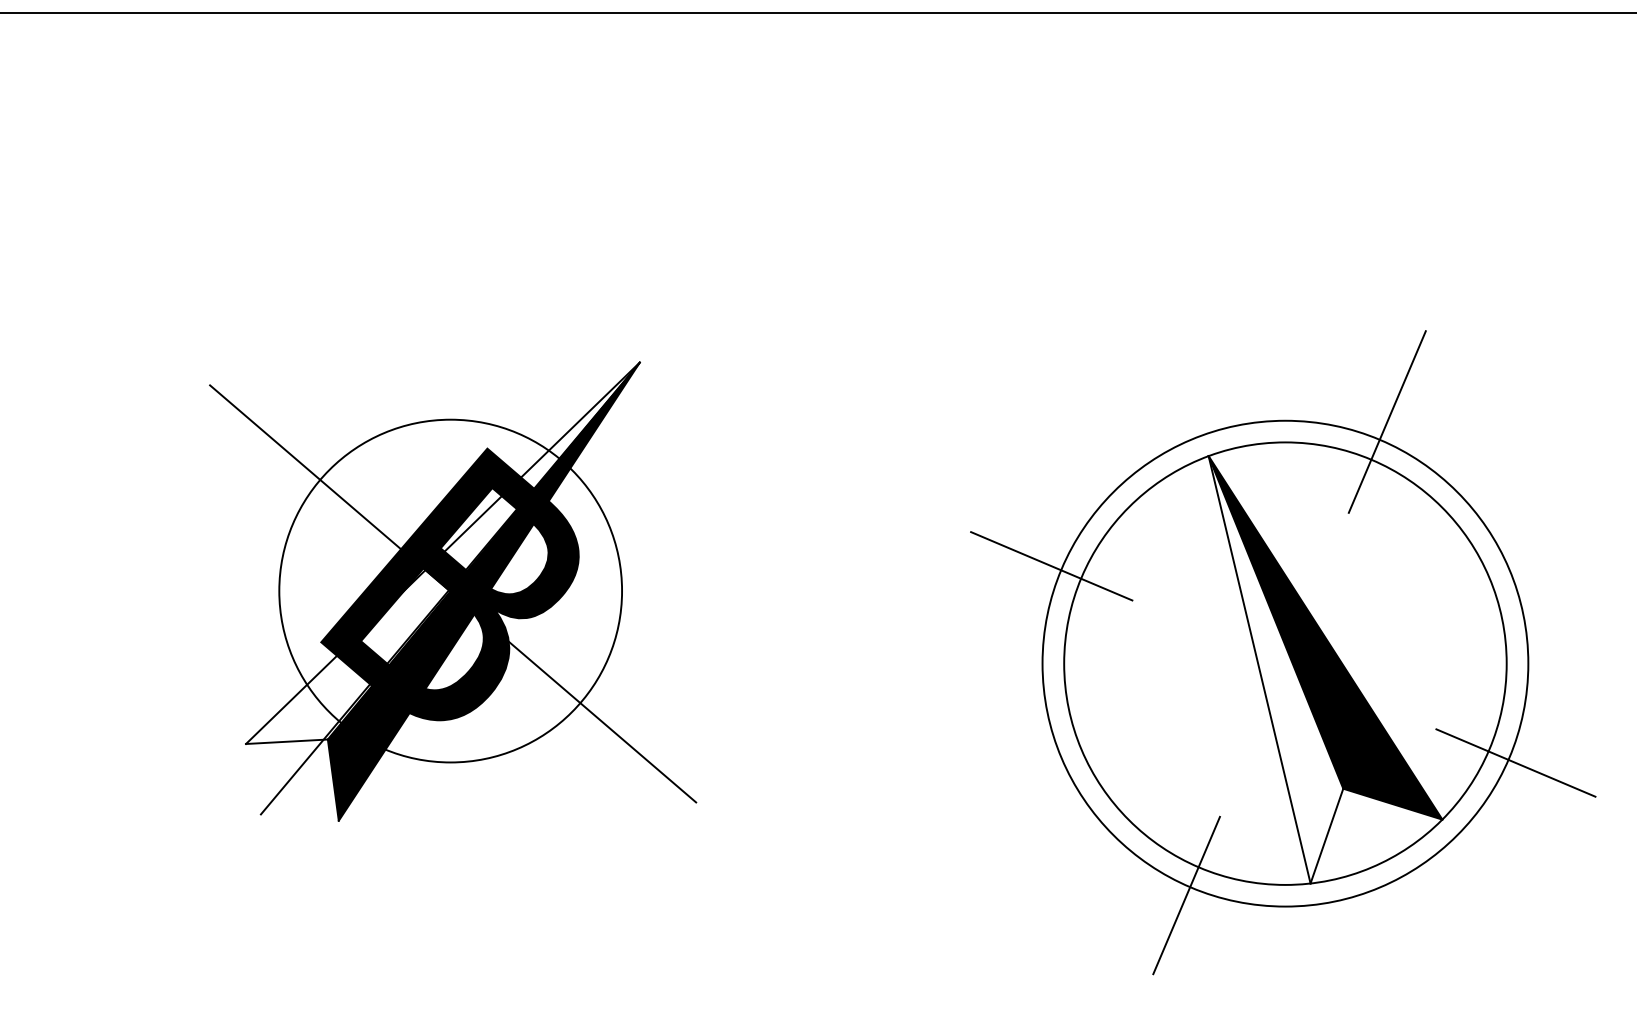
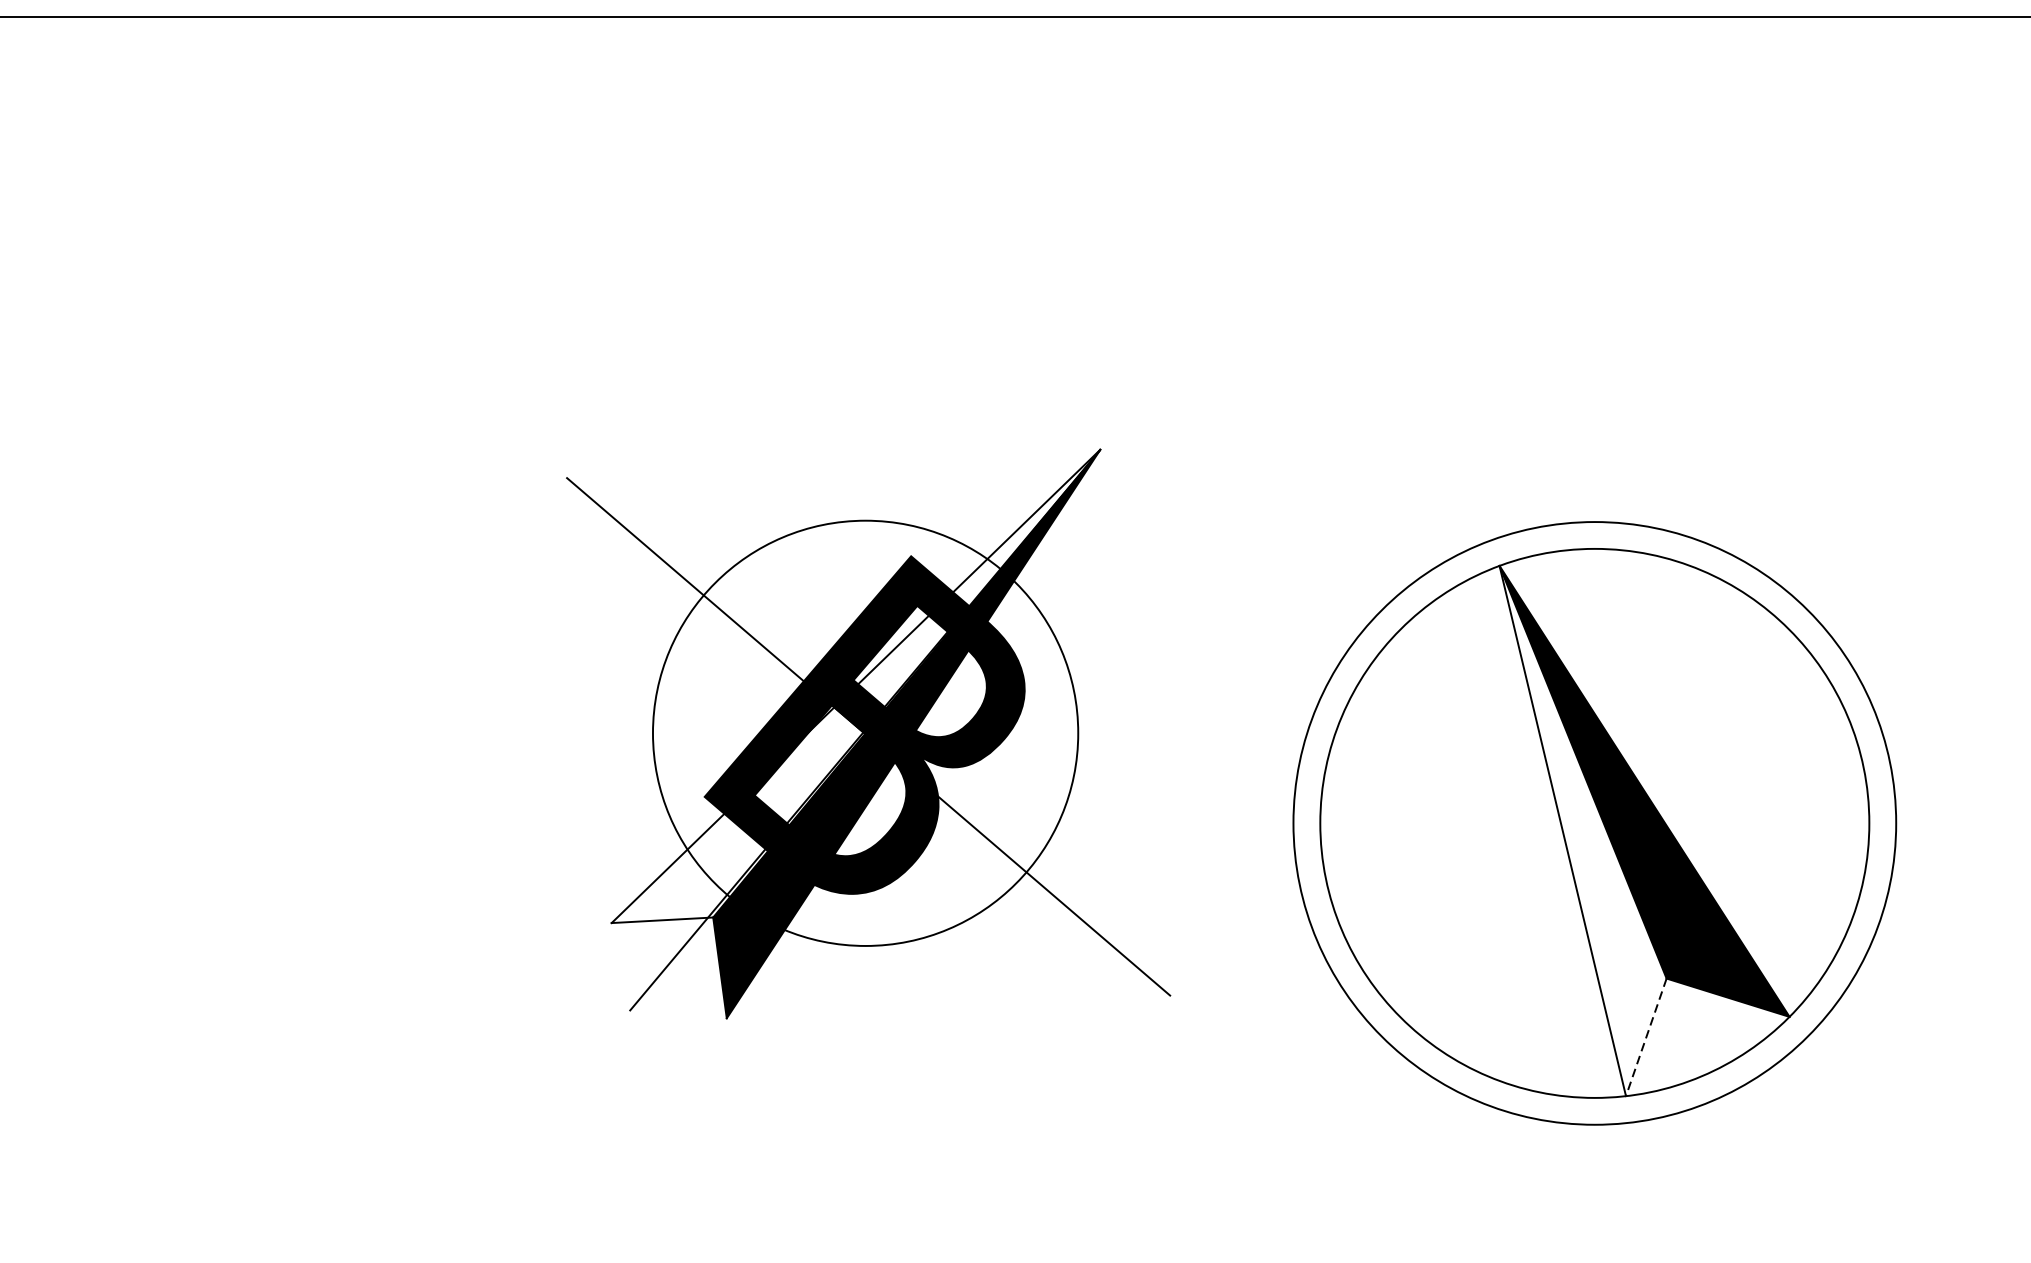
line: (1386, 421) -> (1720, 522), removed
line: (1051, 566) -> (1304, 702), removed
part: (453, 591) -> (869, 733), moved
line: (1515, 762) -> (1880, 946), removed
line: (1326, 836) -> (1645, 1037), solid -> dashed
line: (1186, 895) -> (1472, 1111), removed

